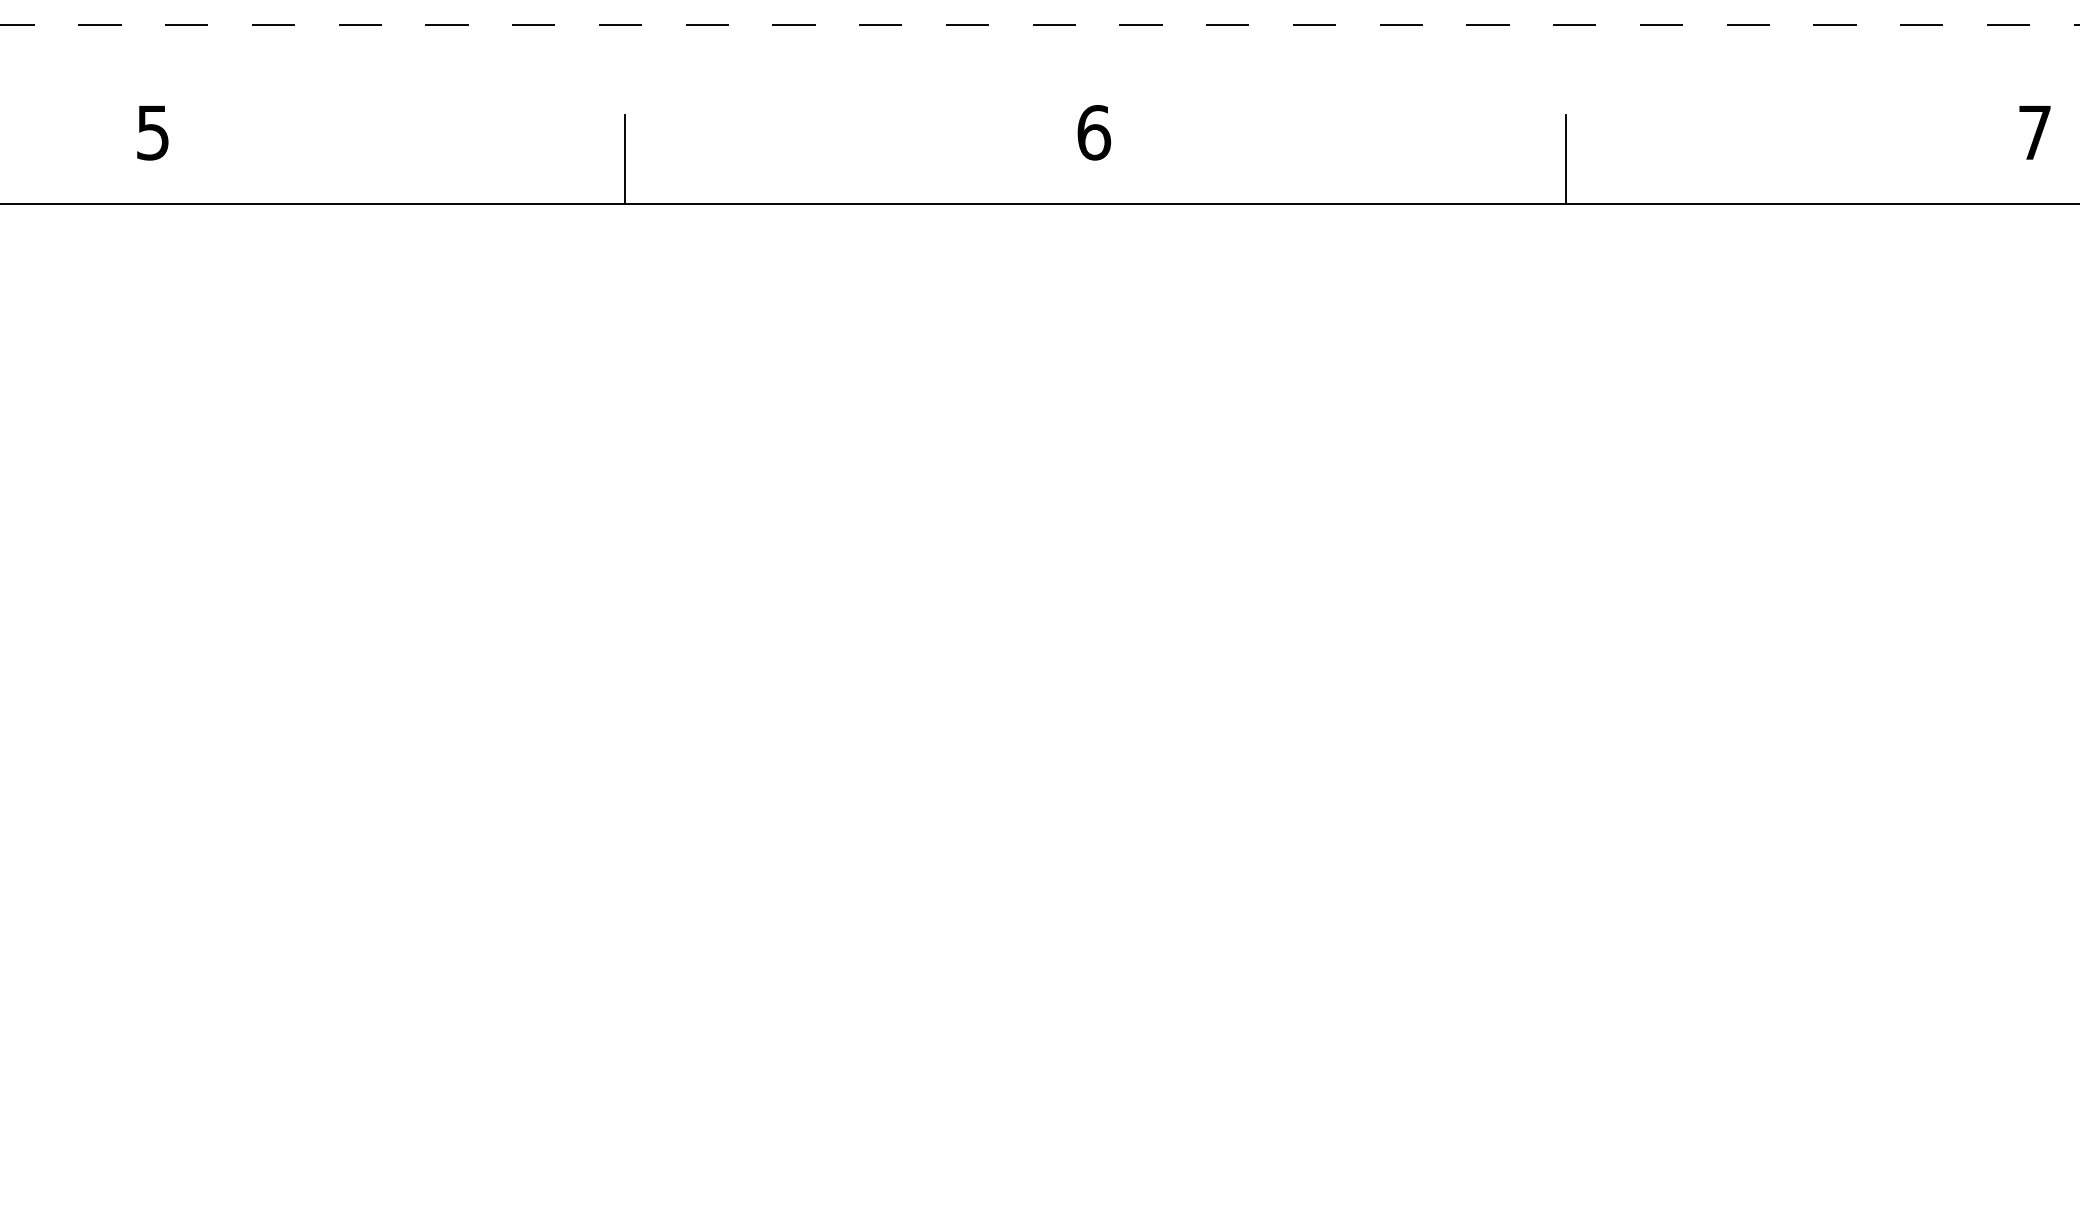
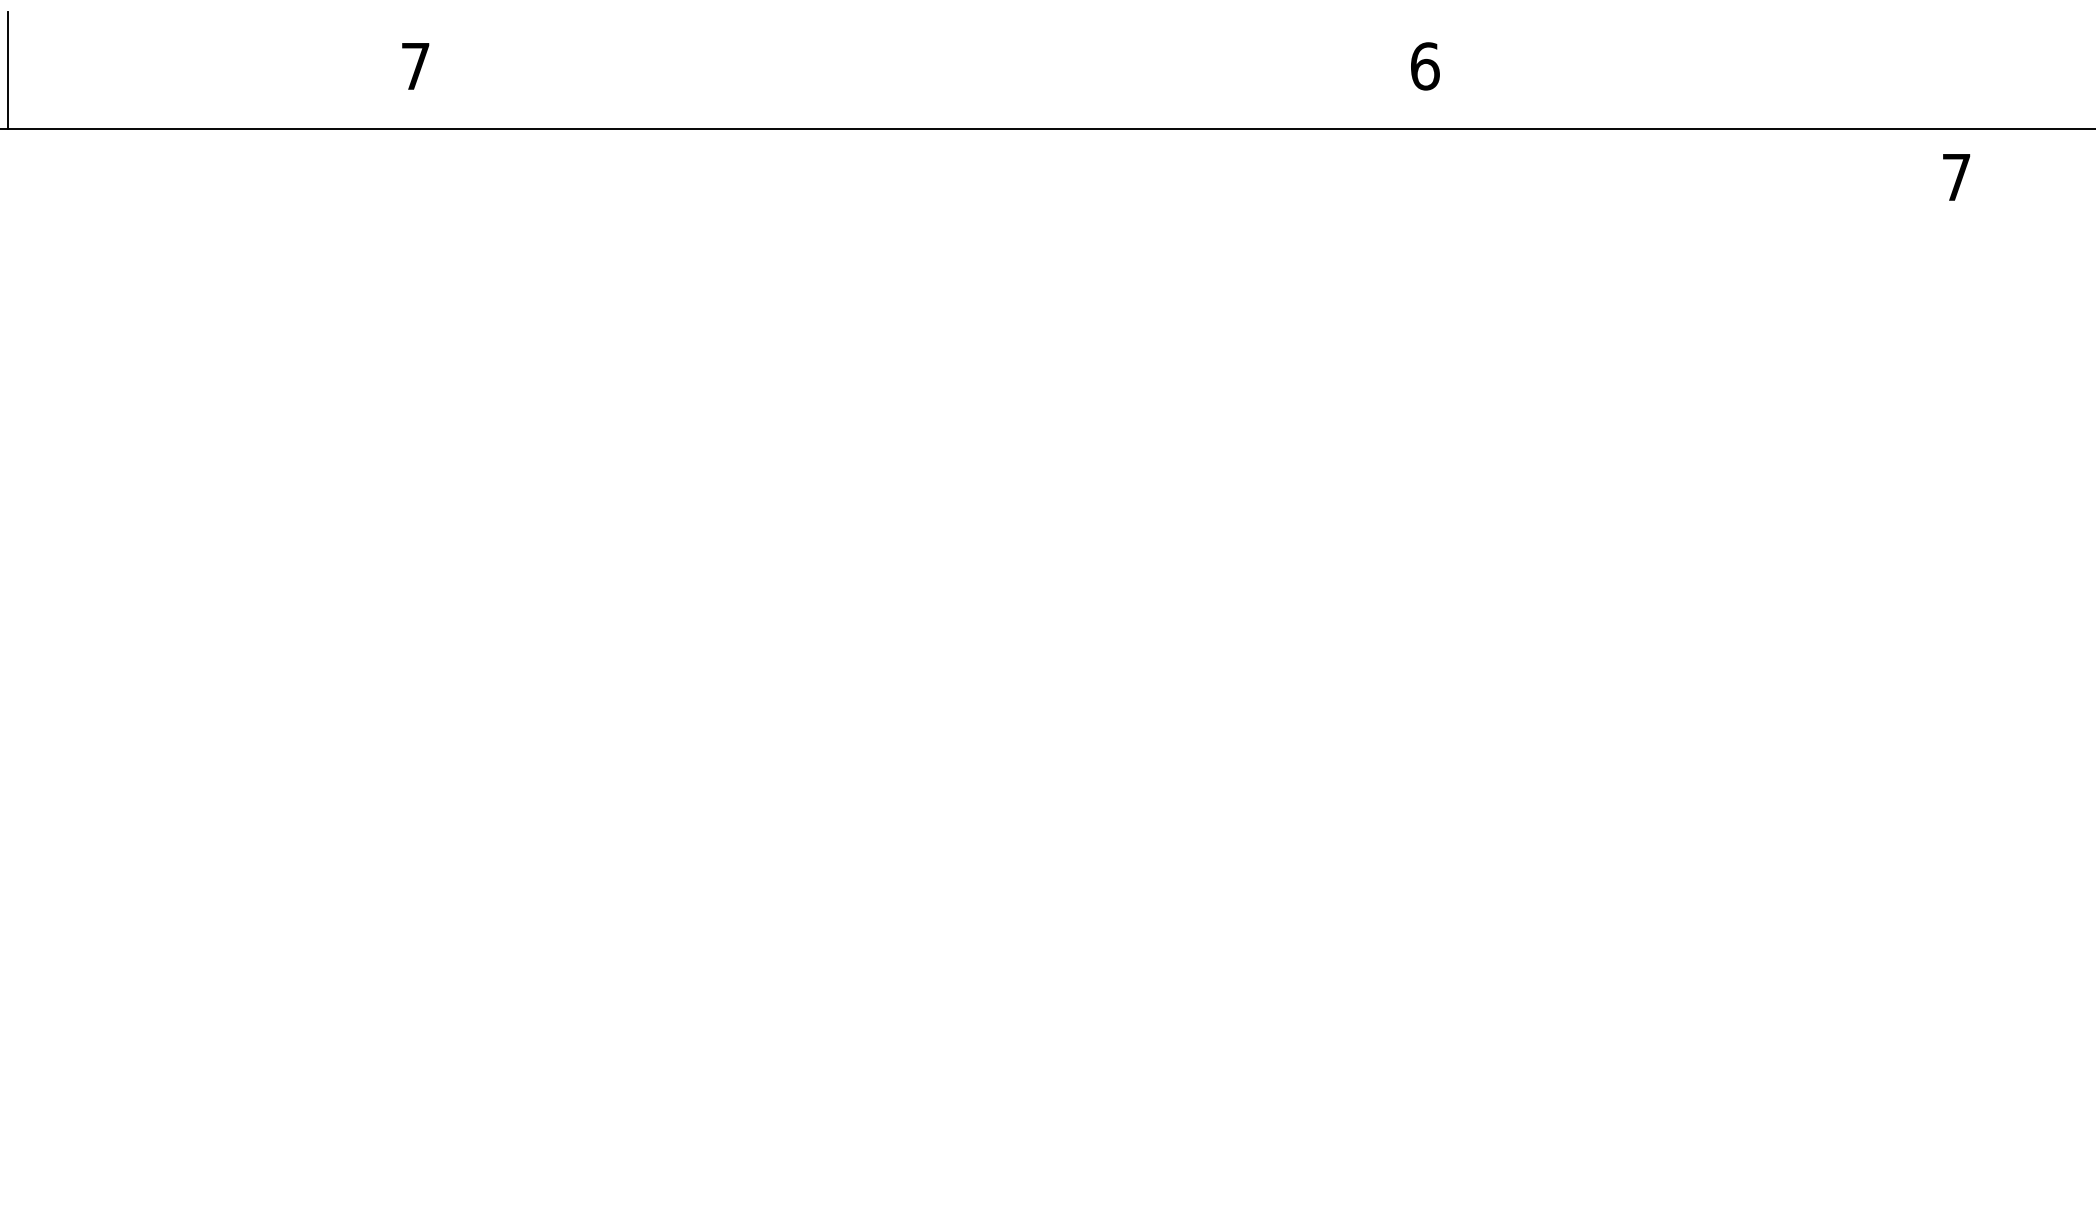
text: (152, 132) -> (415, 66), 5 -> 7
text: (1094, 132) -> (1425, 66), moved
text: (2034, 132) -> (1956, 177), moved
line: (624, 159) -> (825, 89), removed
line: (1566, 159) -> (1643, 89), removed

